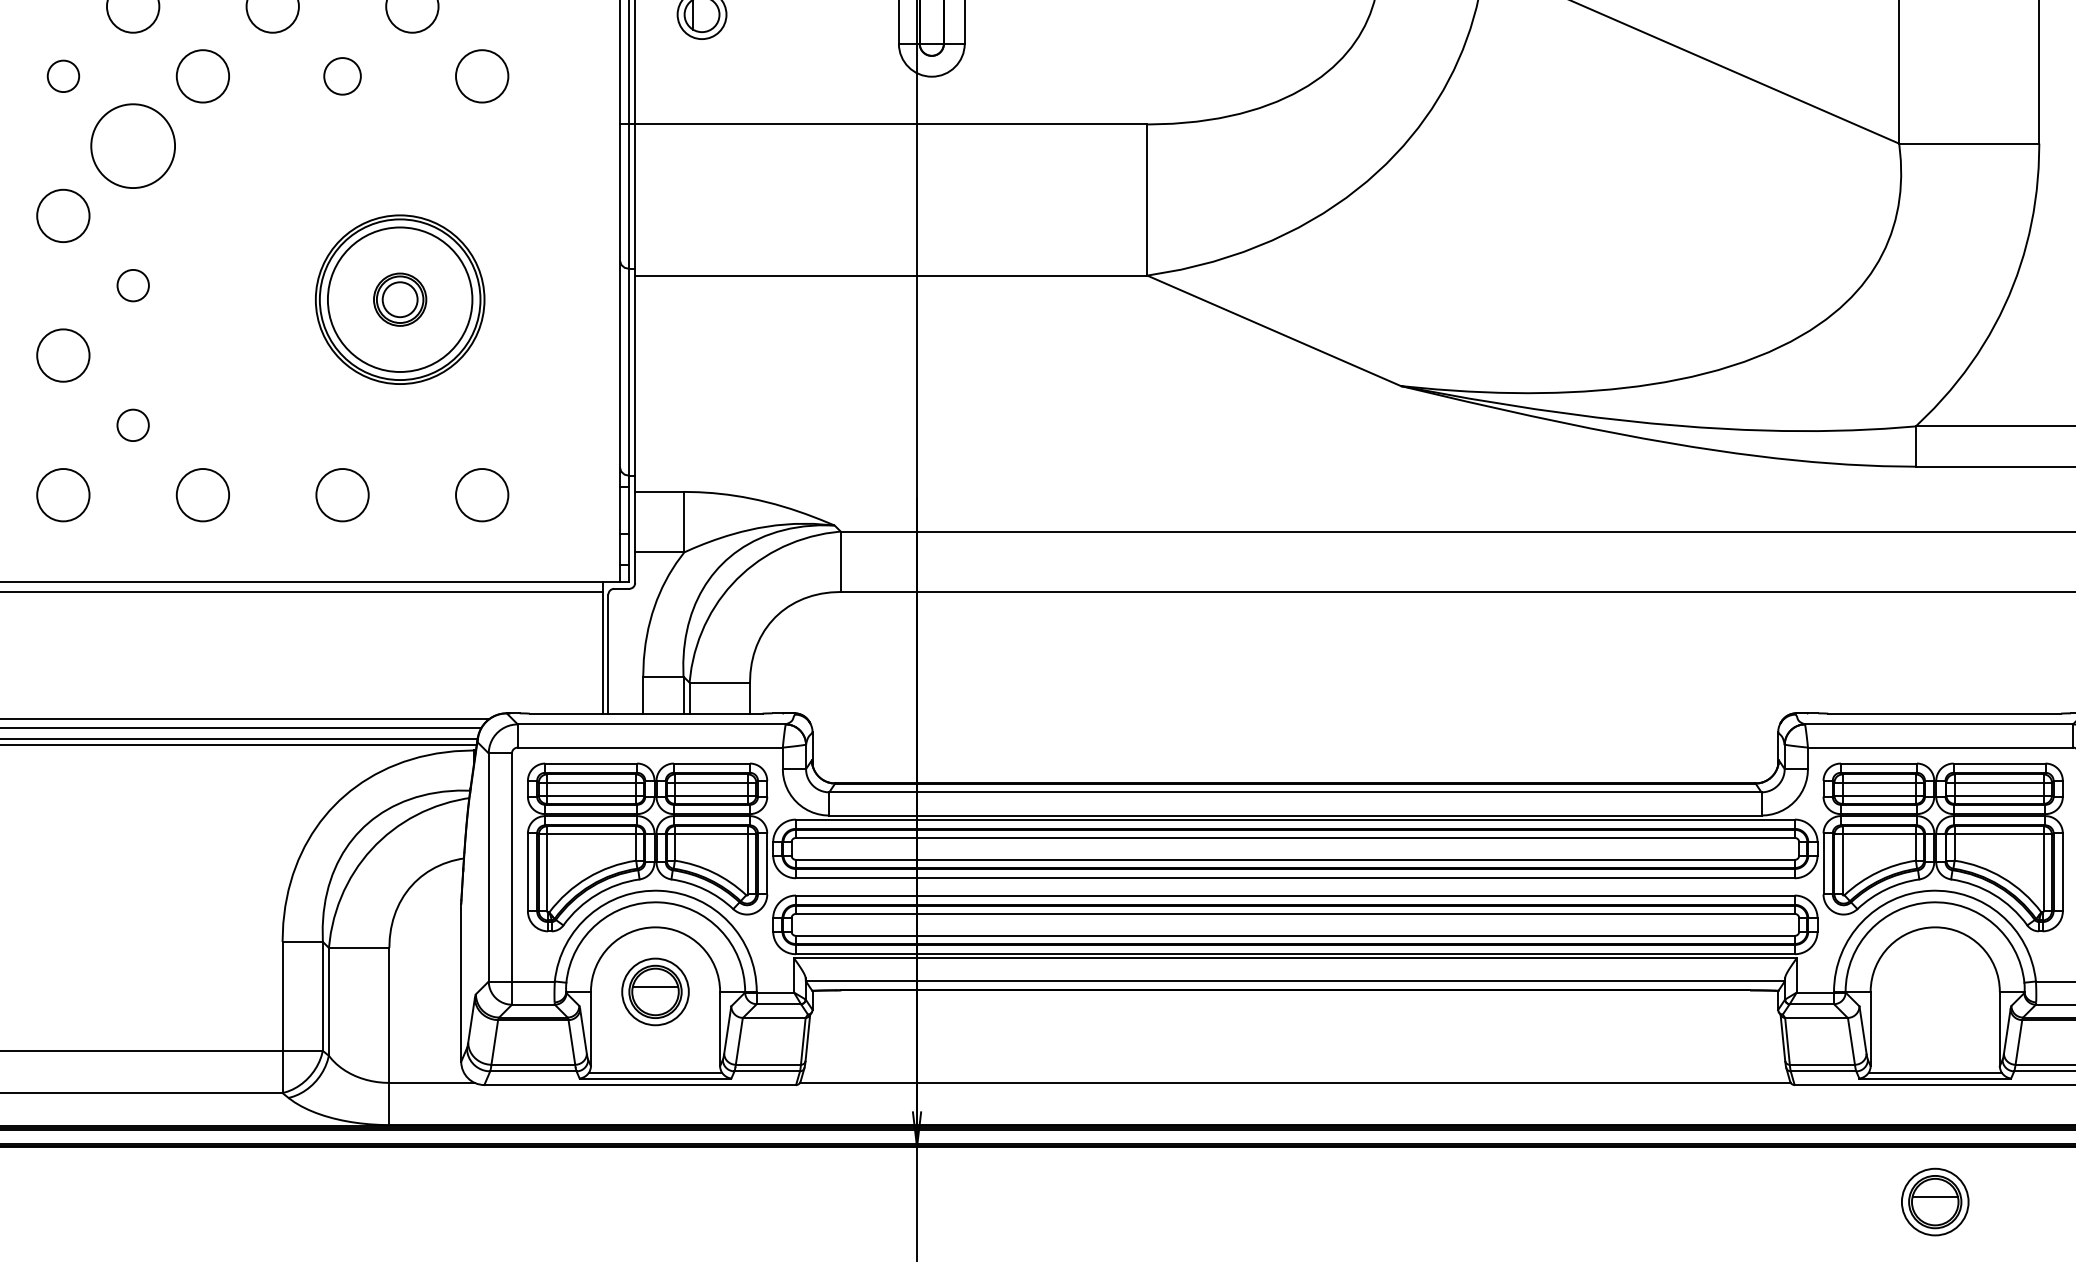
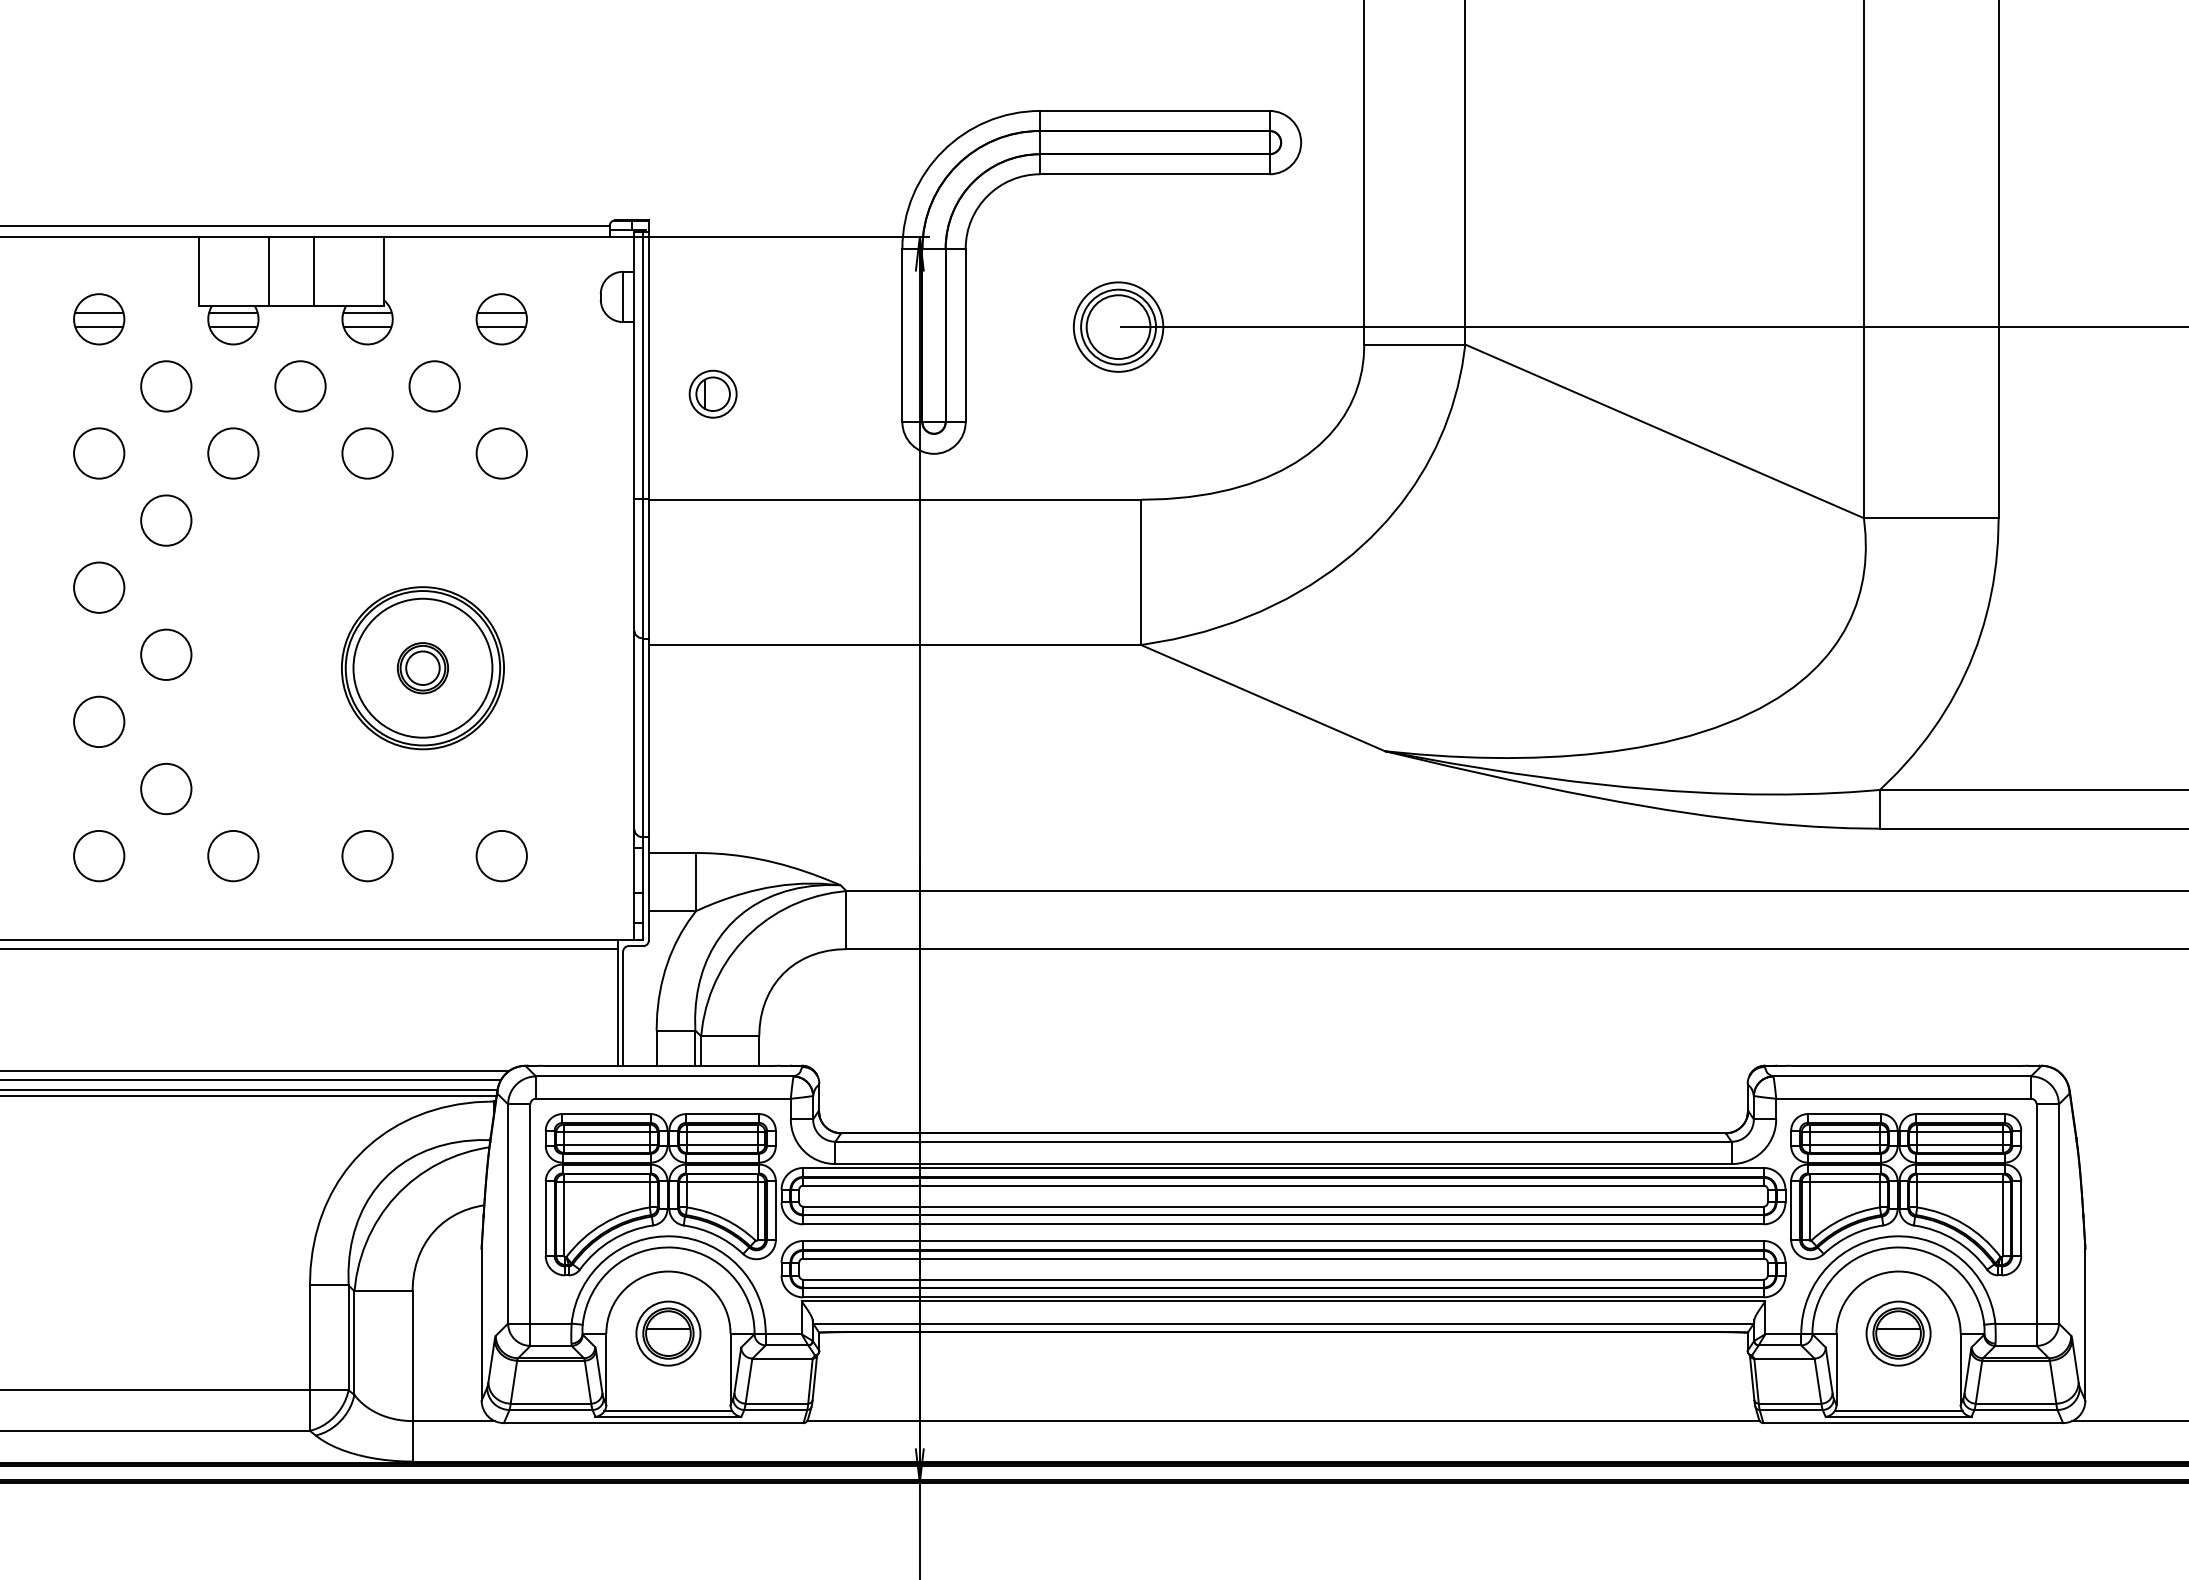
circle: (63, 76) -> (99, 453), size x1.67
circle: (342, 76) -> (367, 453), size x1.43
circle: (133, 146) -> (166, 520), size x0.62
circle: (133, 285) -> (166, 654), size x1.67
circle: (133, 424) -> (166, 788), size x1.67
part: (1935, 1201) -> (1898, 1333), moved

